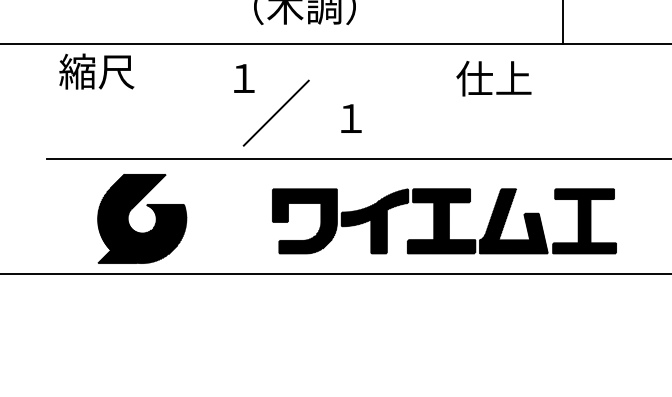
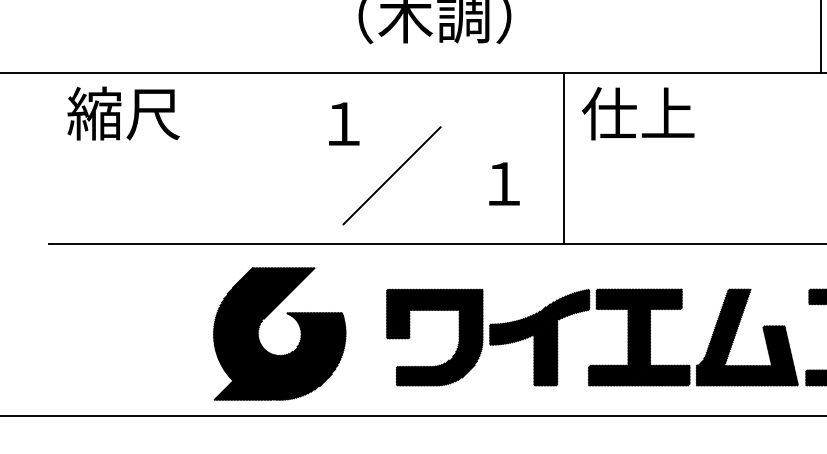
text: (493, 78) -> (637, 113), moved
line: (391, 101) -> (564, 158), added
part: (151, 209) -> (293, 319), moved

